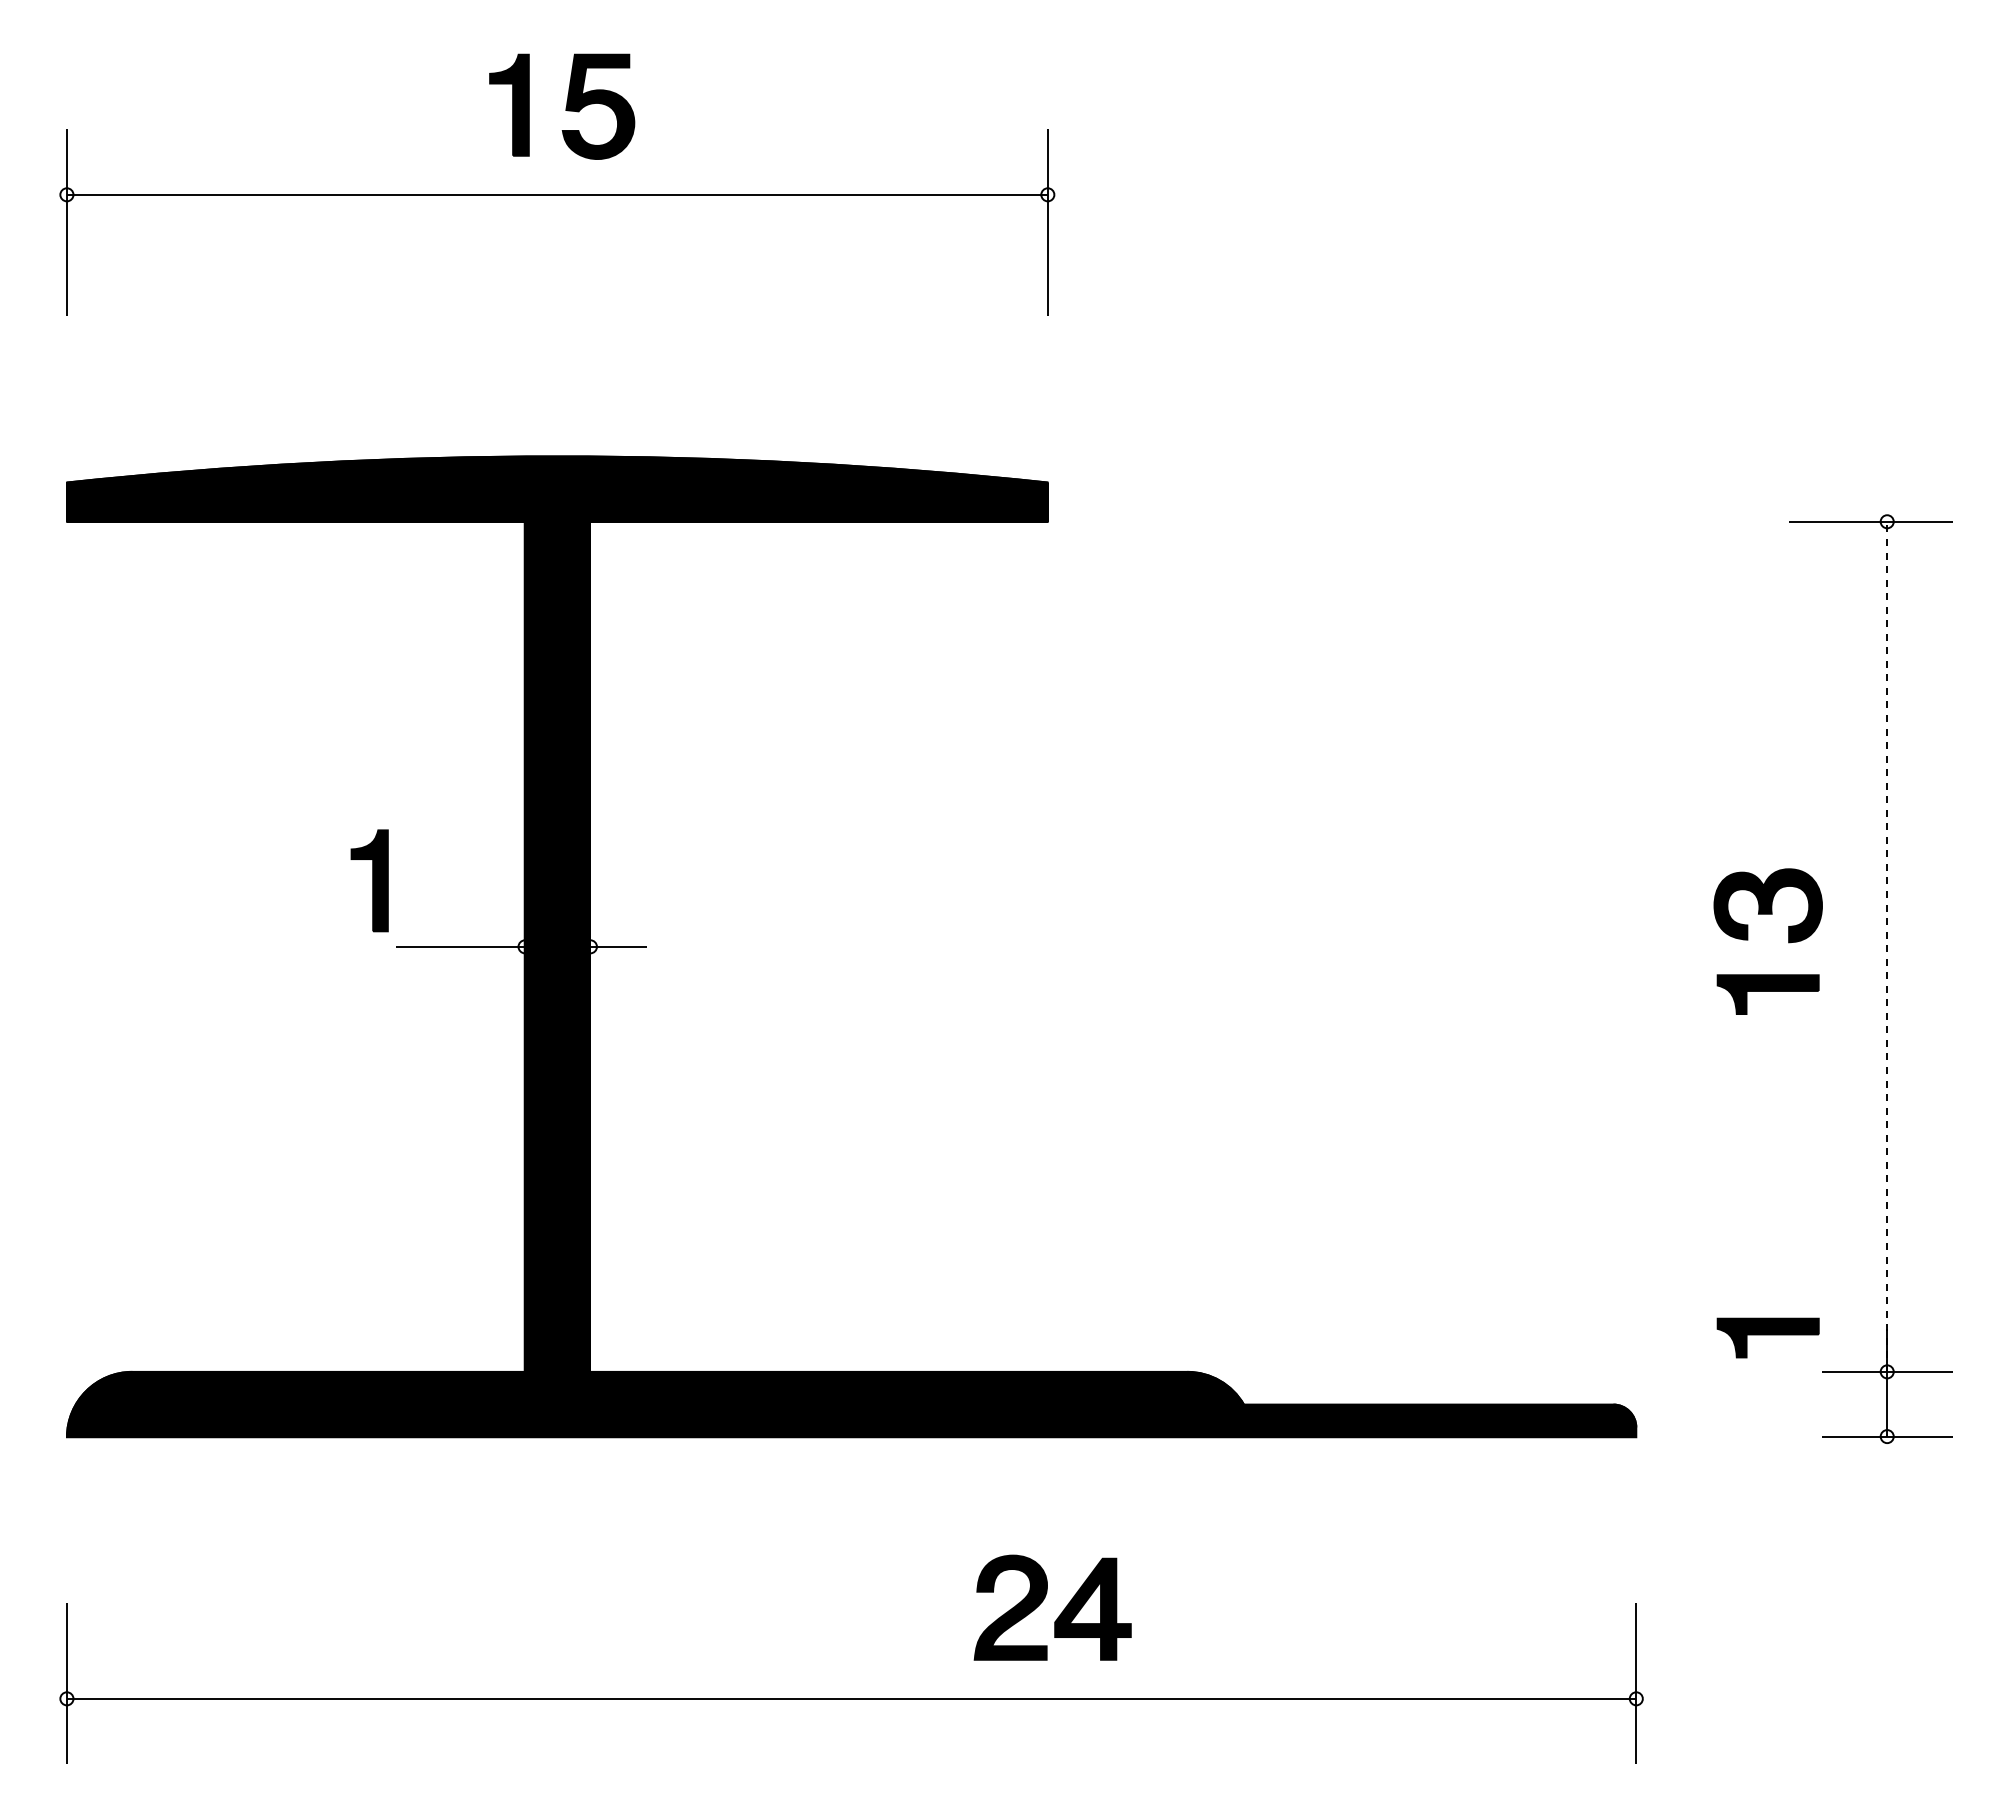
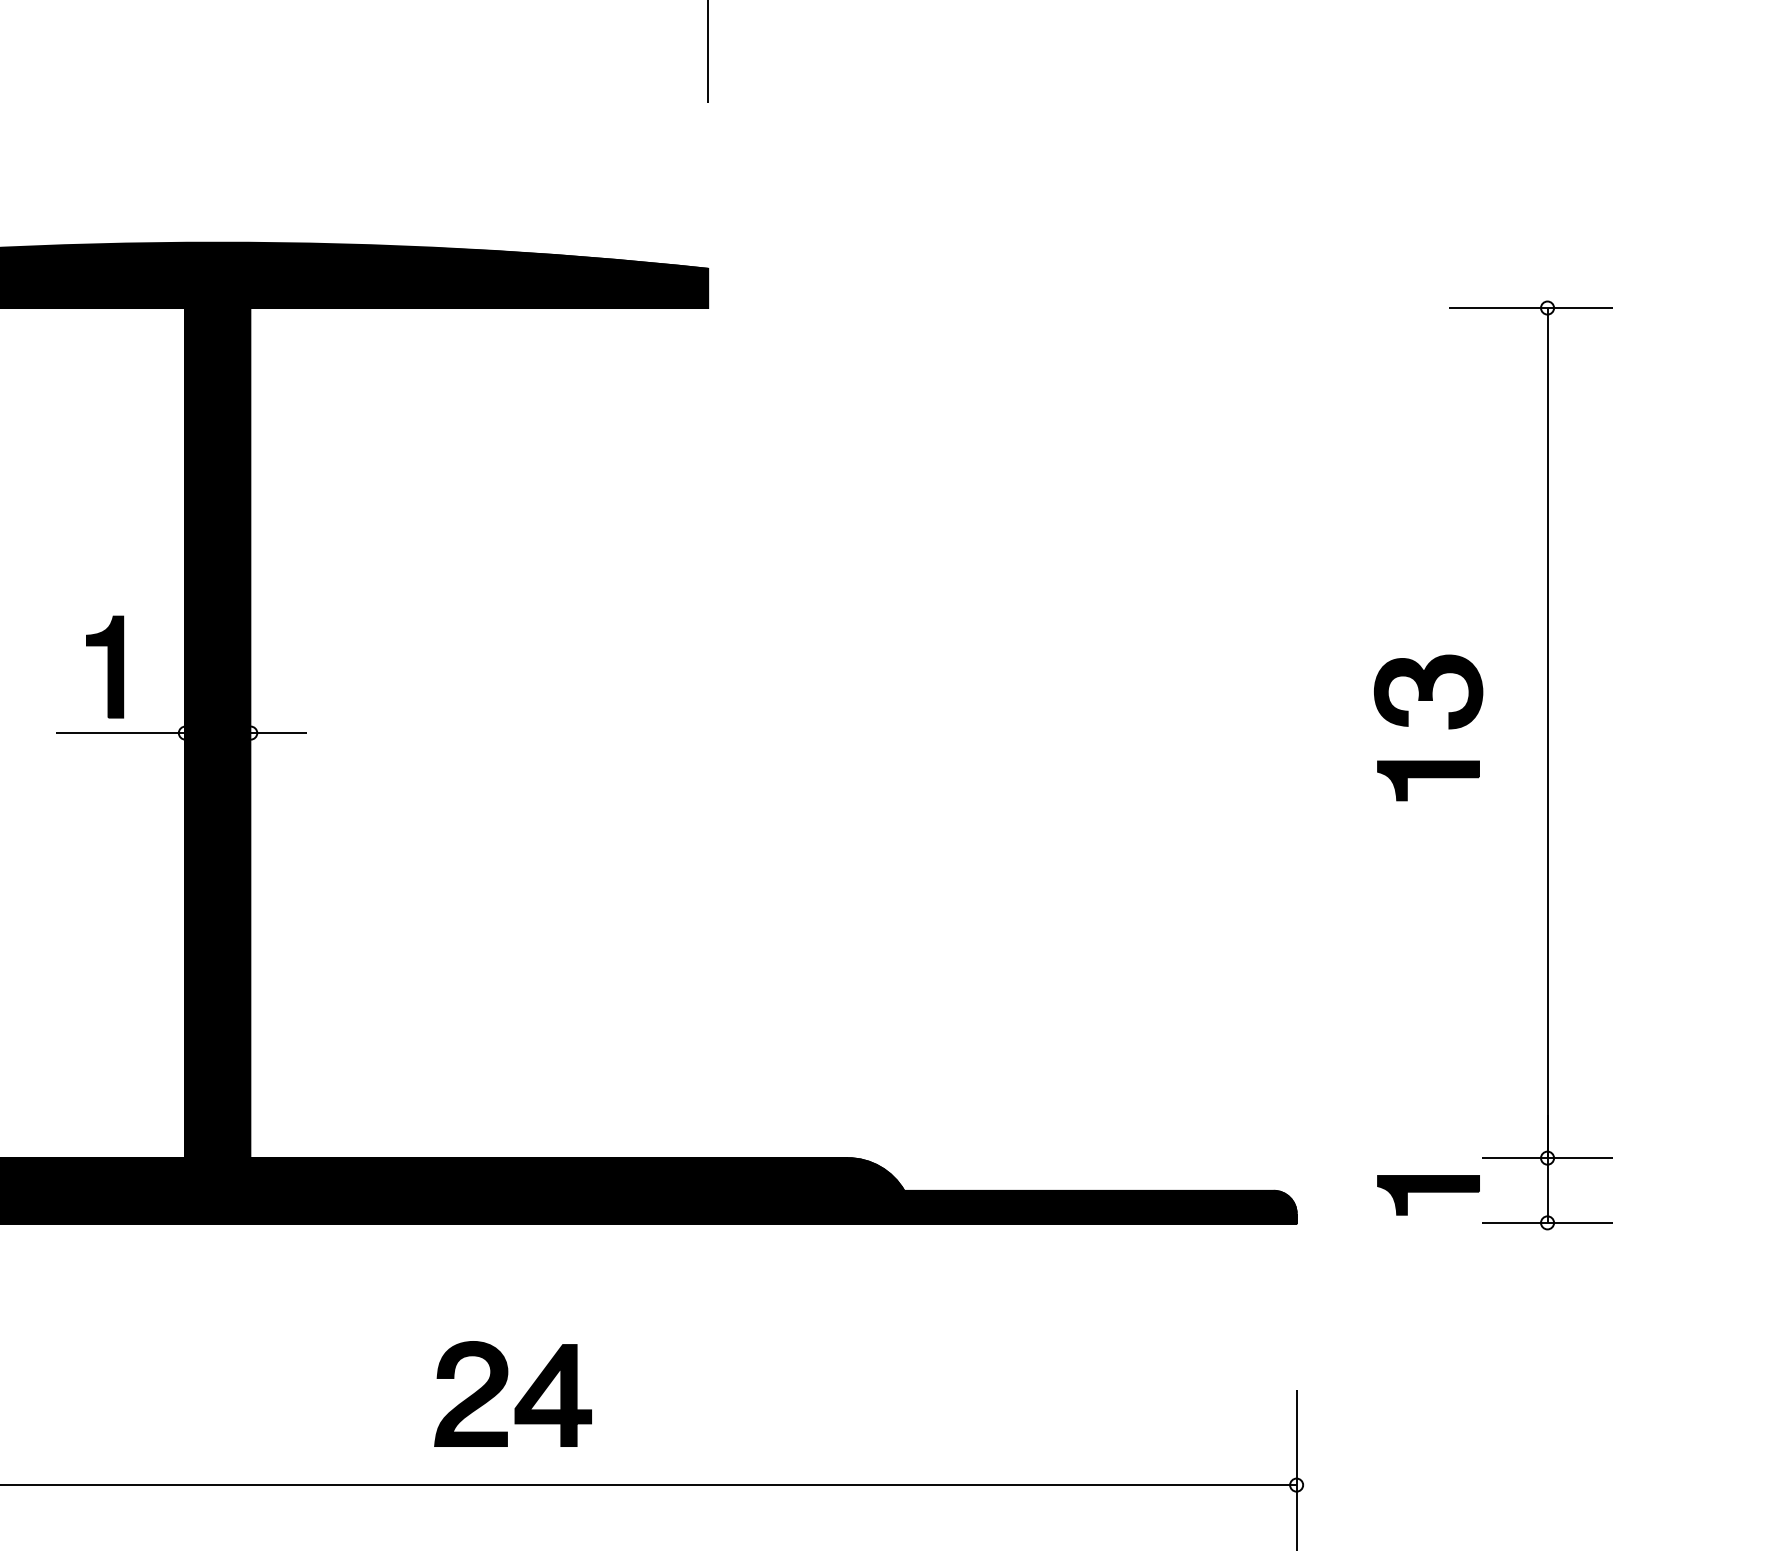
part: (369, 880) -> (104, 666), moved
line: (1887, 946) -> (1547, 732), dashed -> solid
part: (1767, 1337) -> (1427, 1194), moved
part: (1059, 1614) -> (519, 1400), moved

